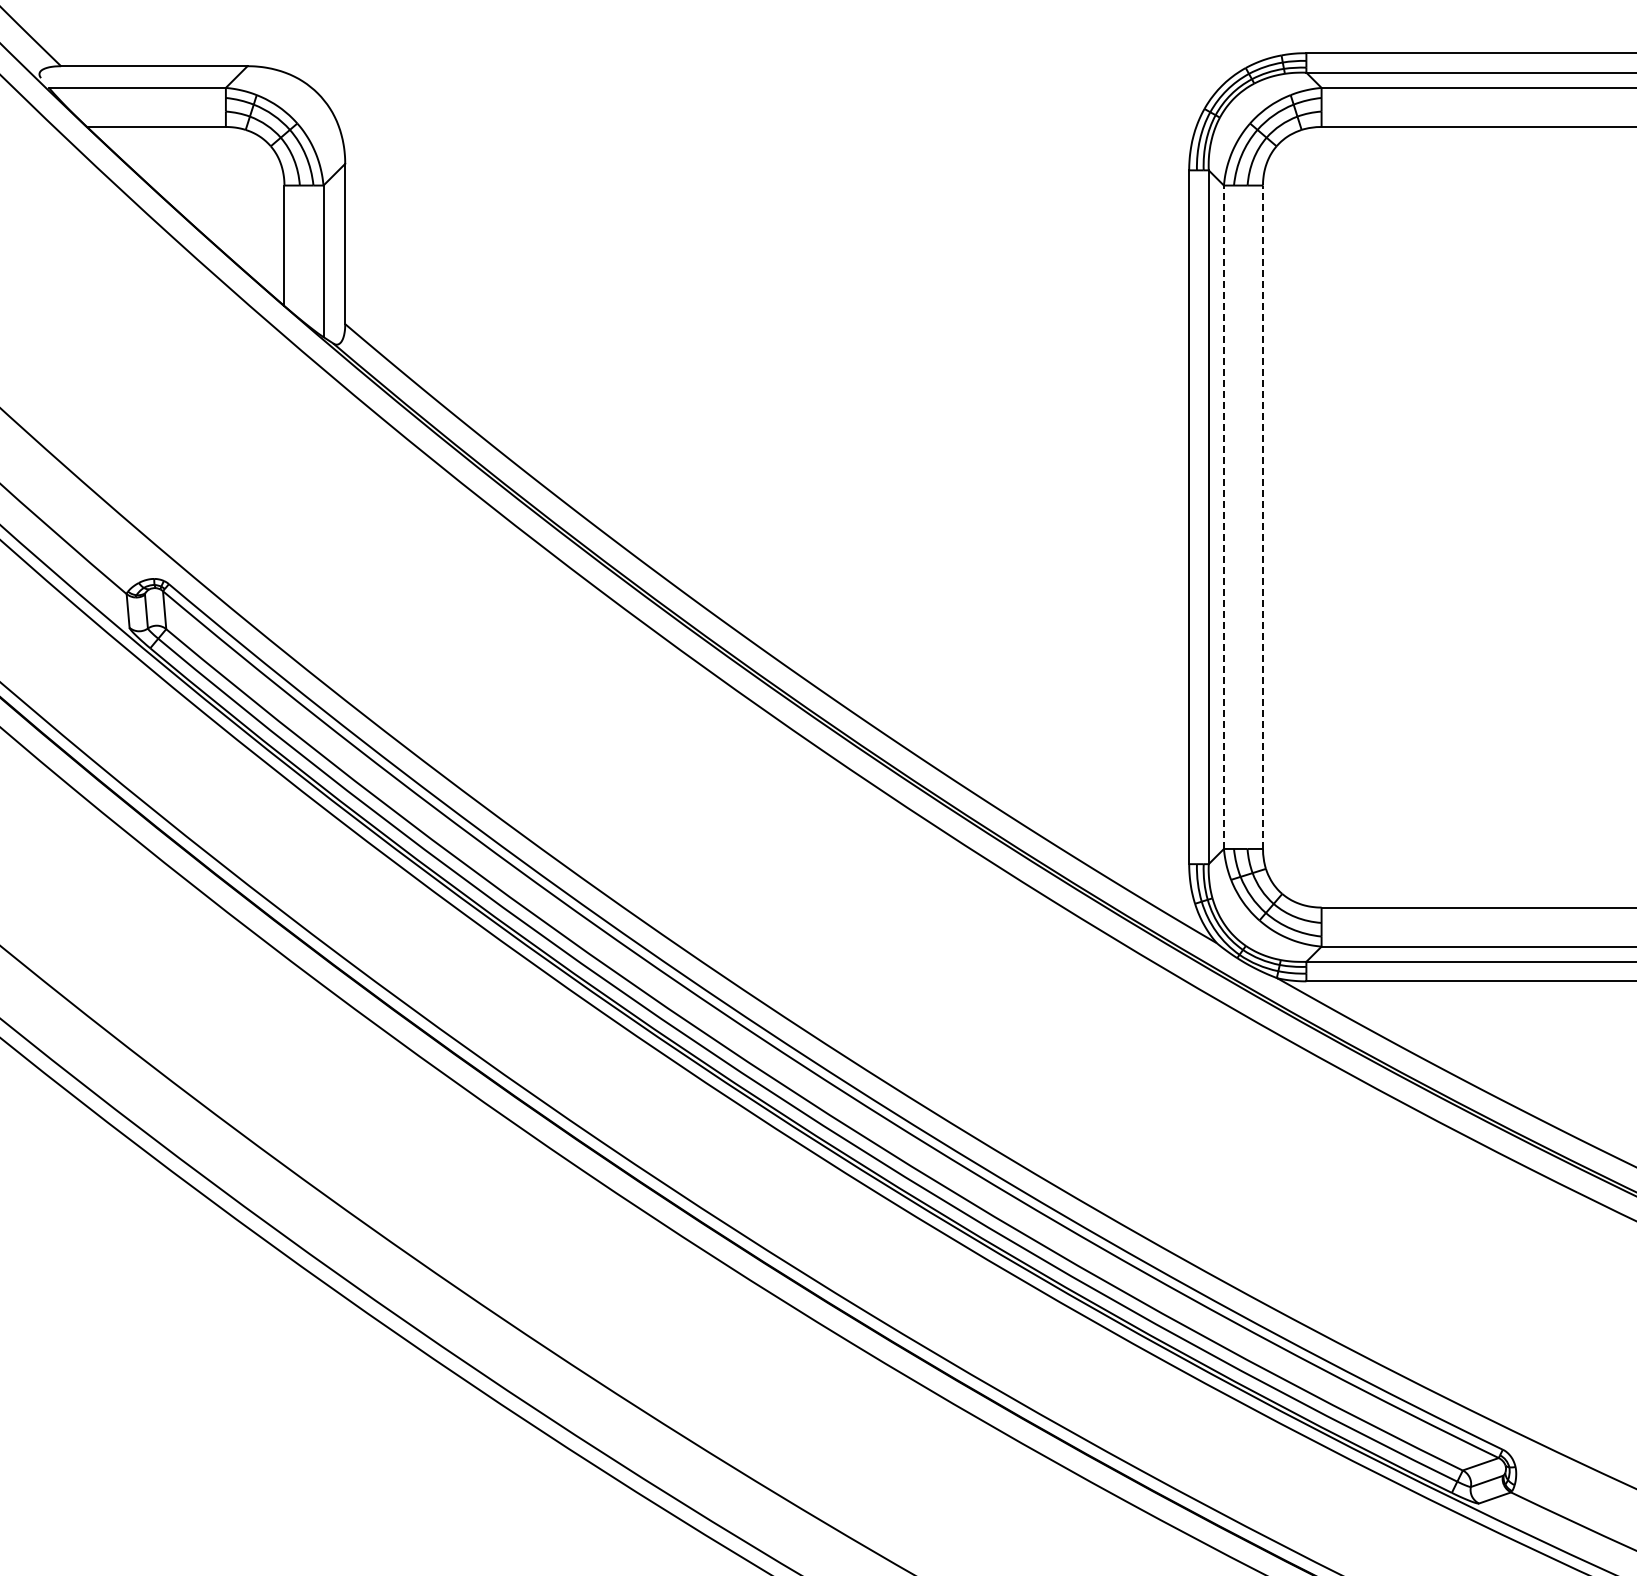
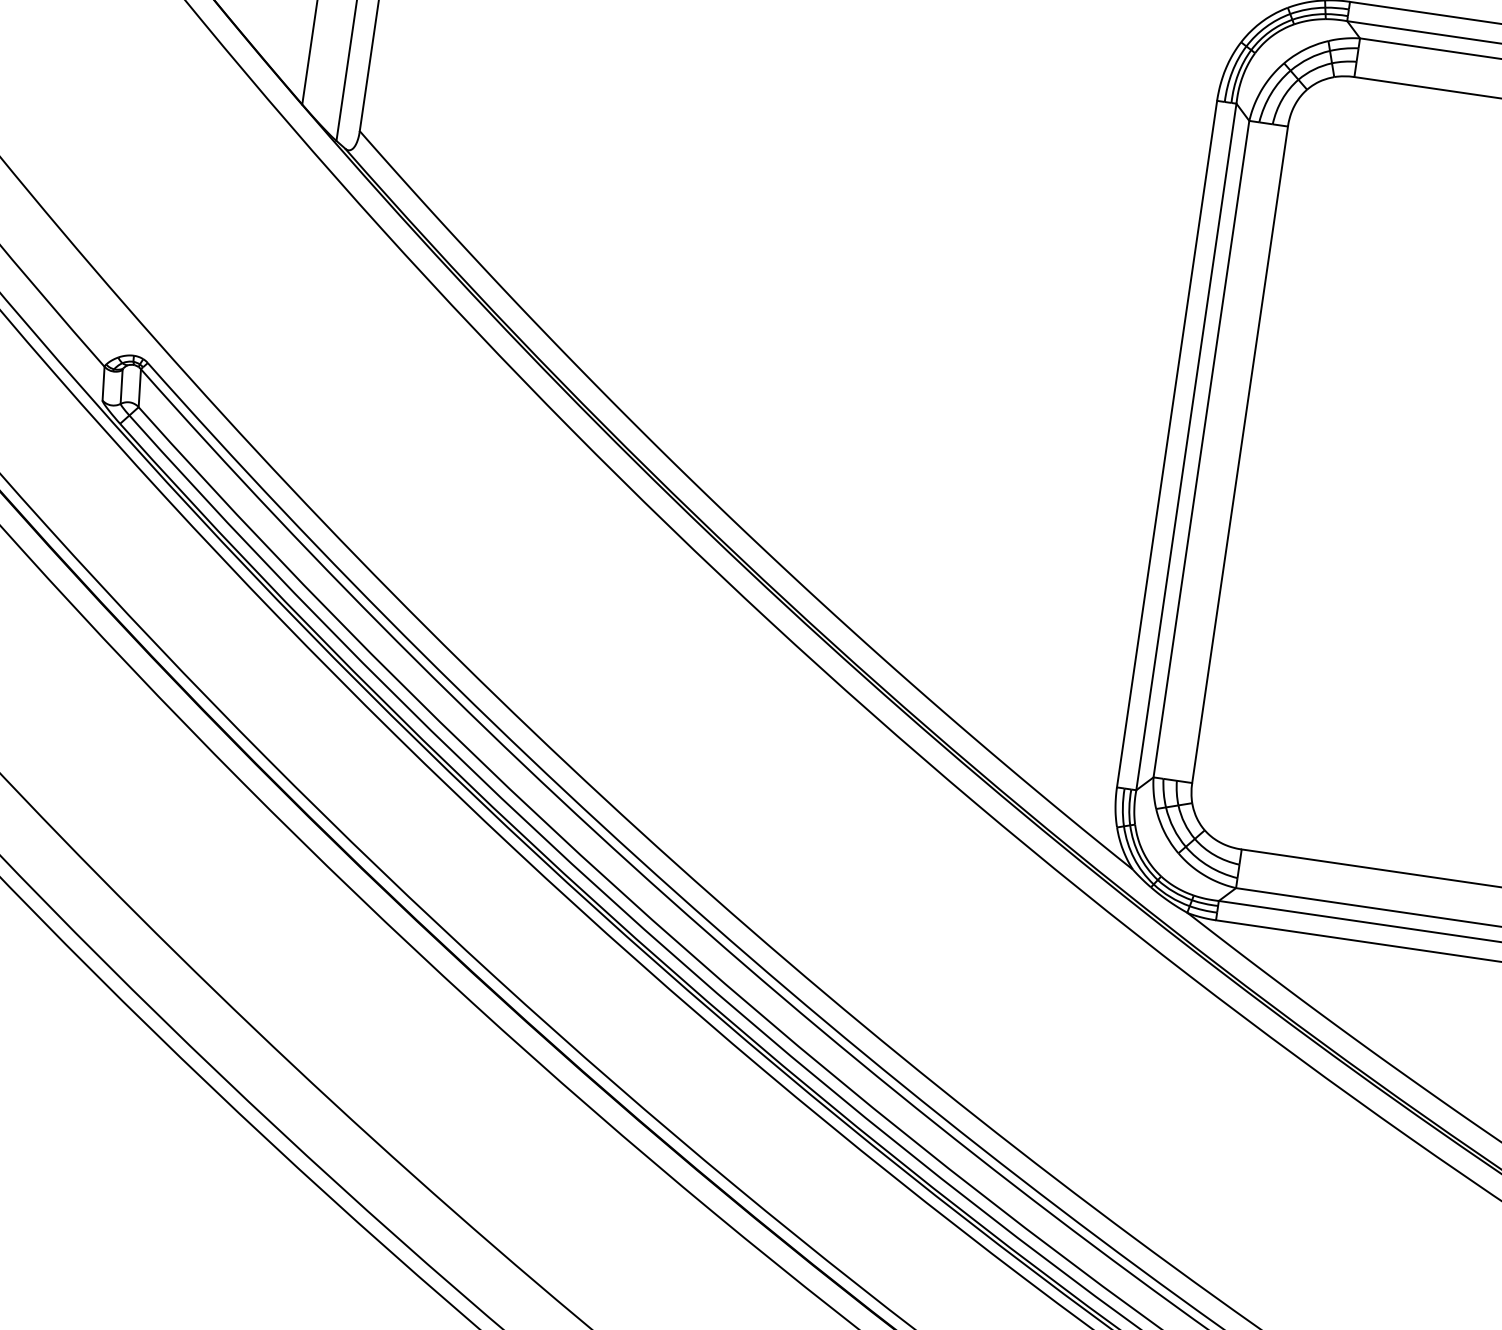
line: (1223, 517) -> (1200, 449), dashed -> solid
line: (1263, 517) -> (1240, 455), dashed -> solid

